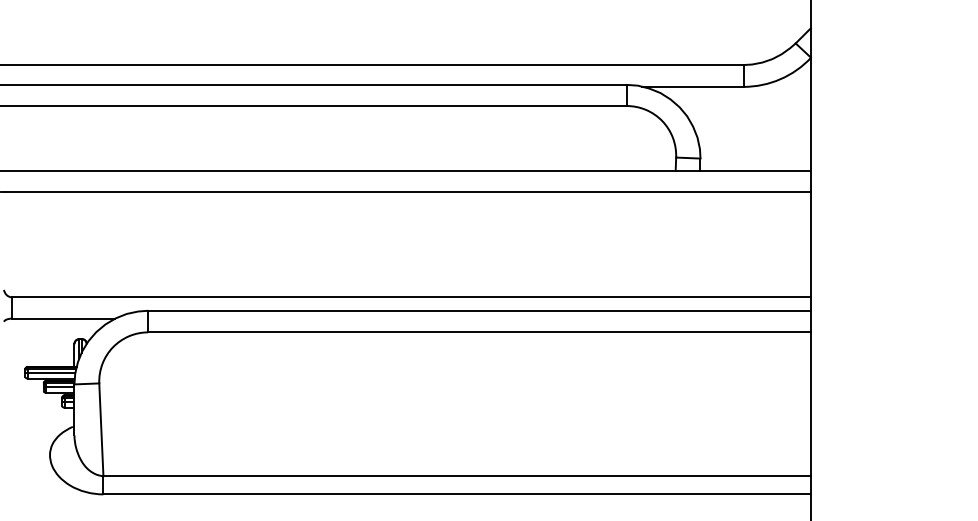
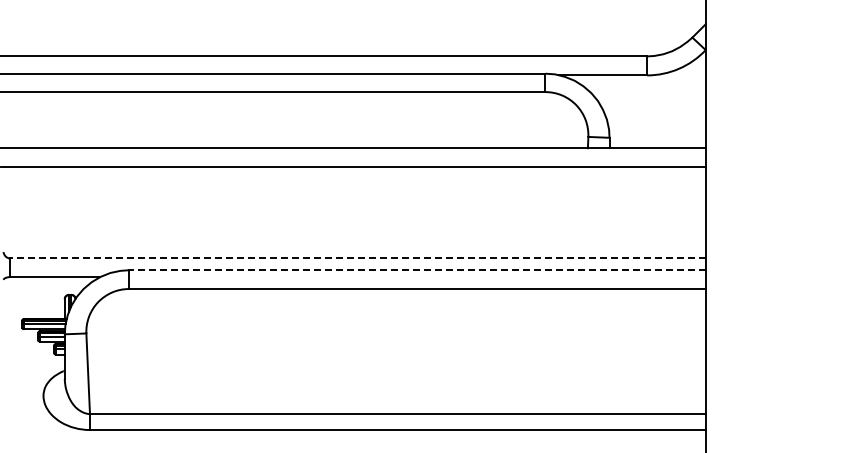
line: (410, 297) -> (357, 258), solid -> dashed
line: (478, 311) -> (416, 270), solid -> dashed

